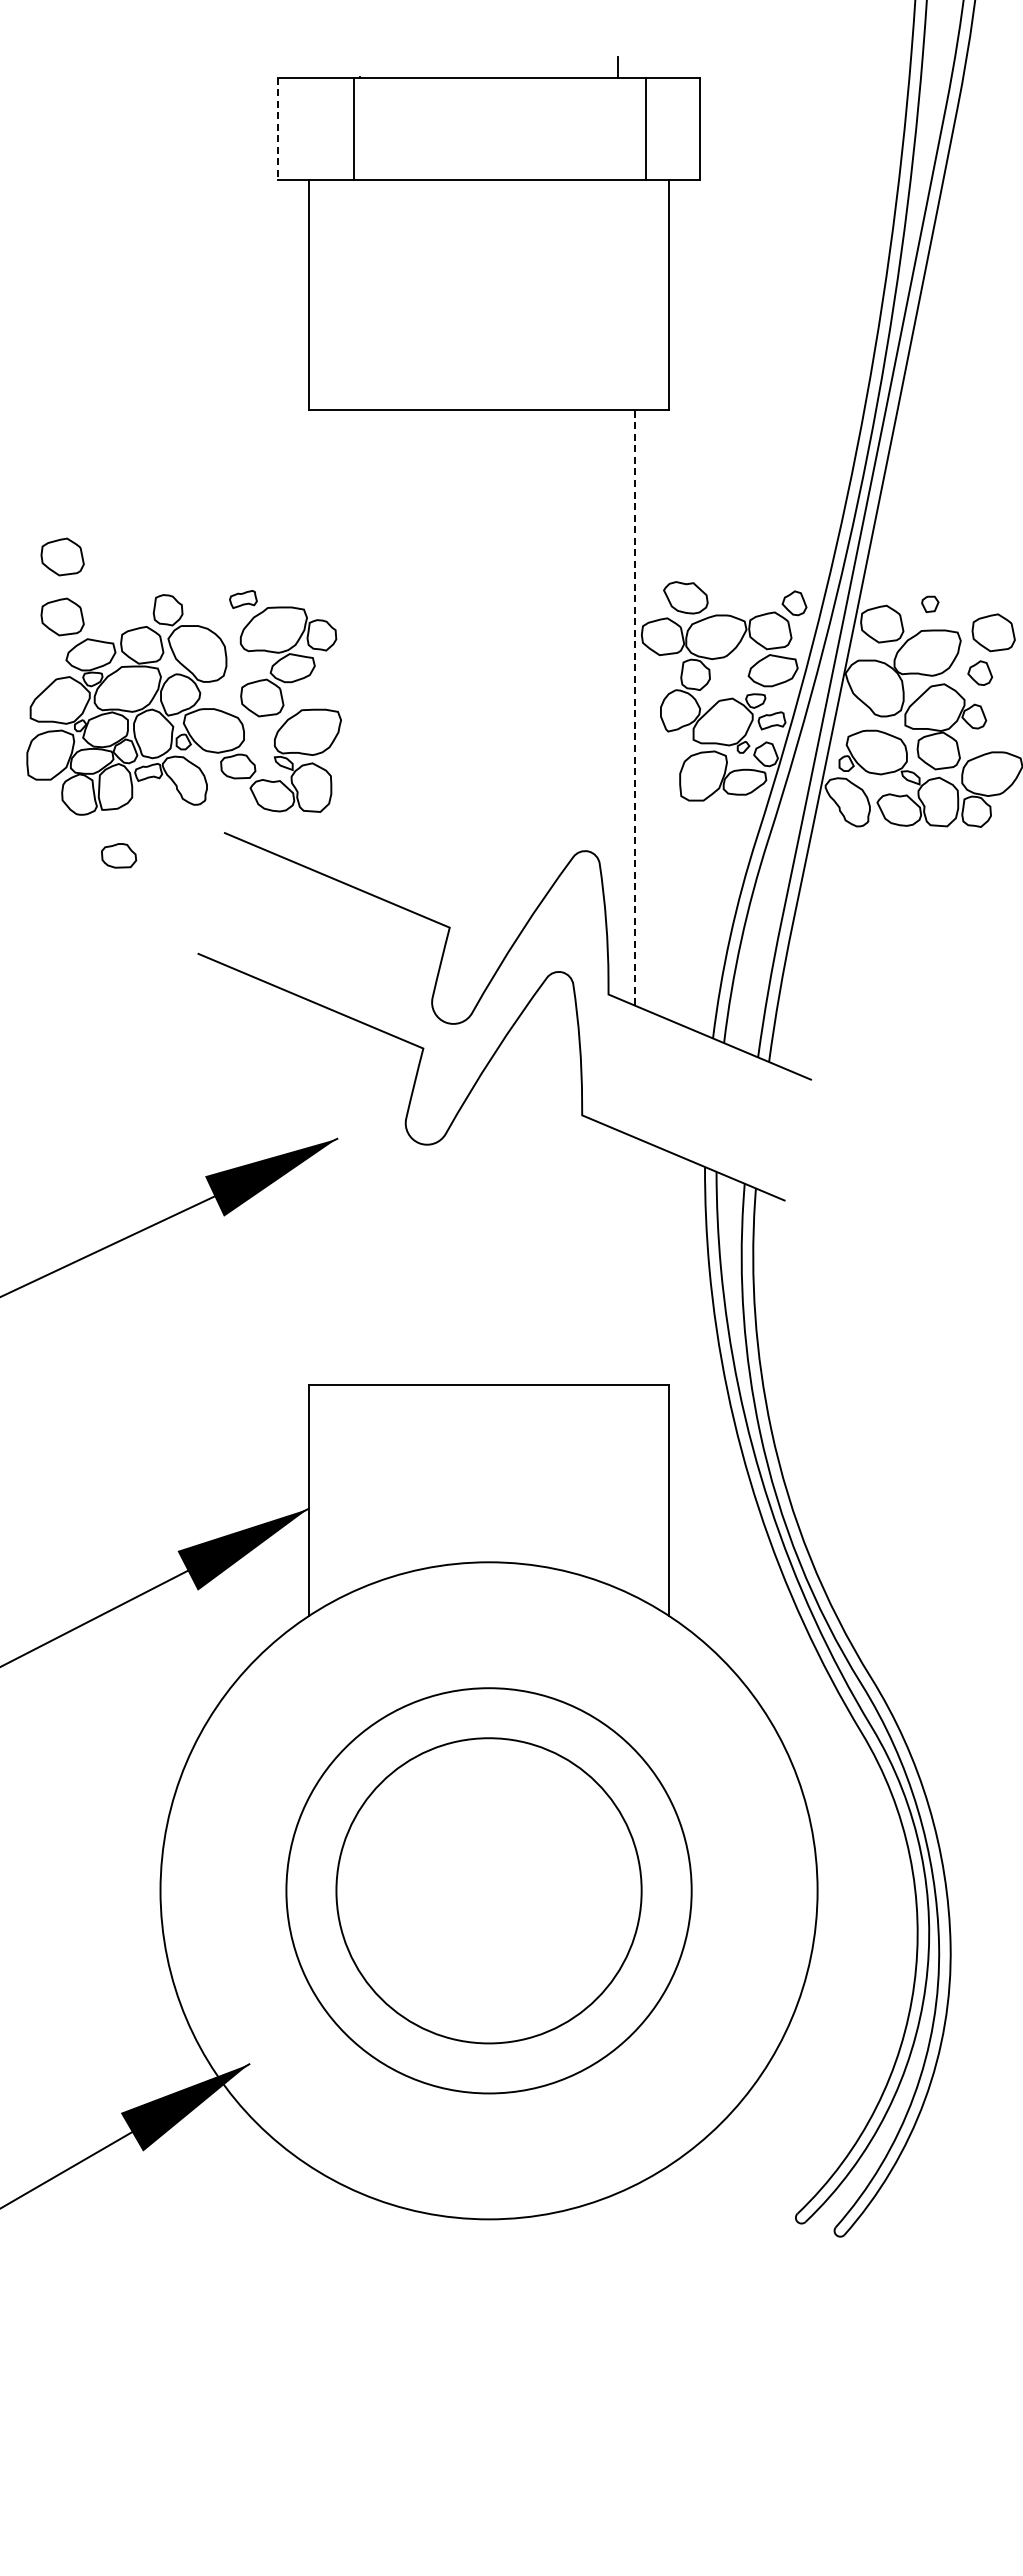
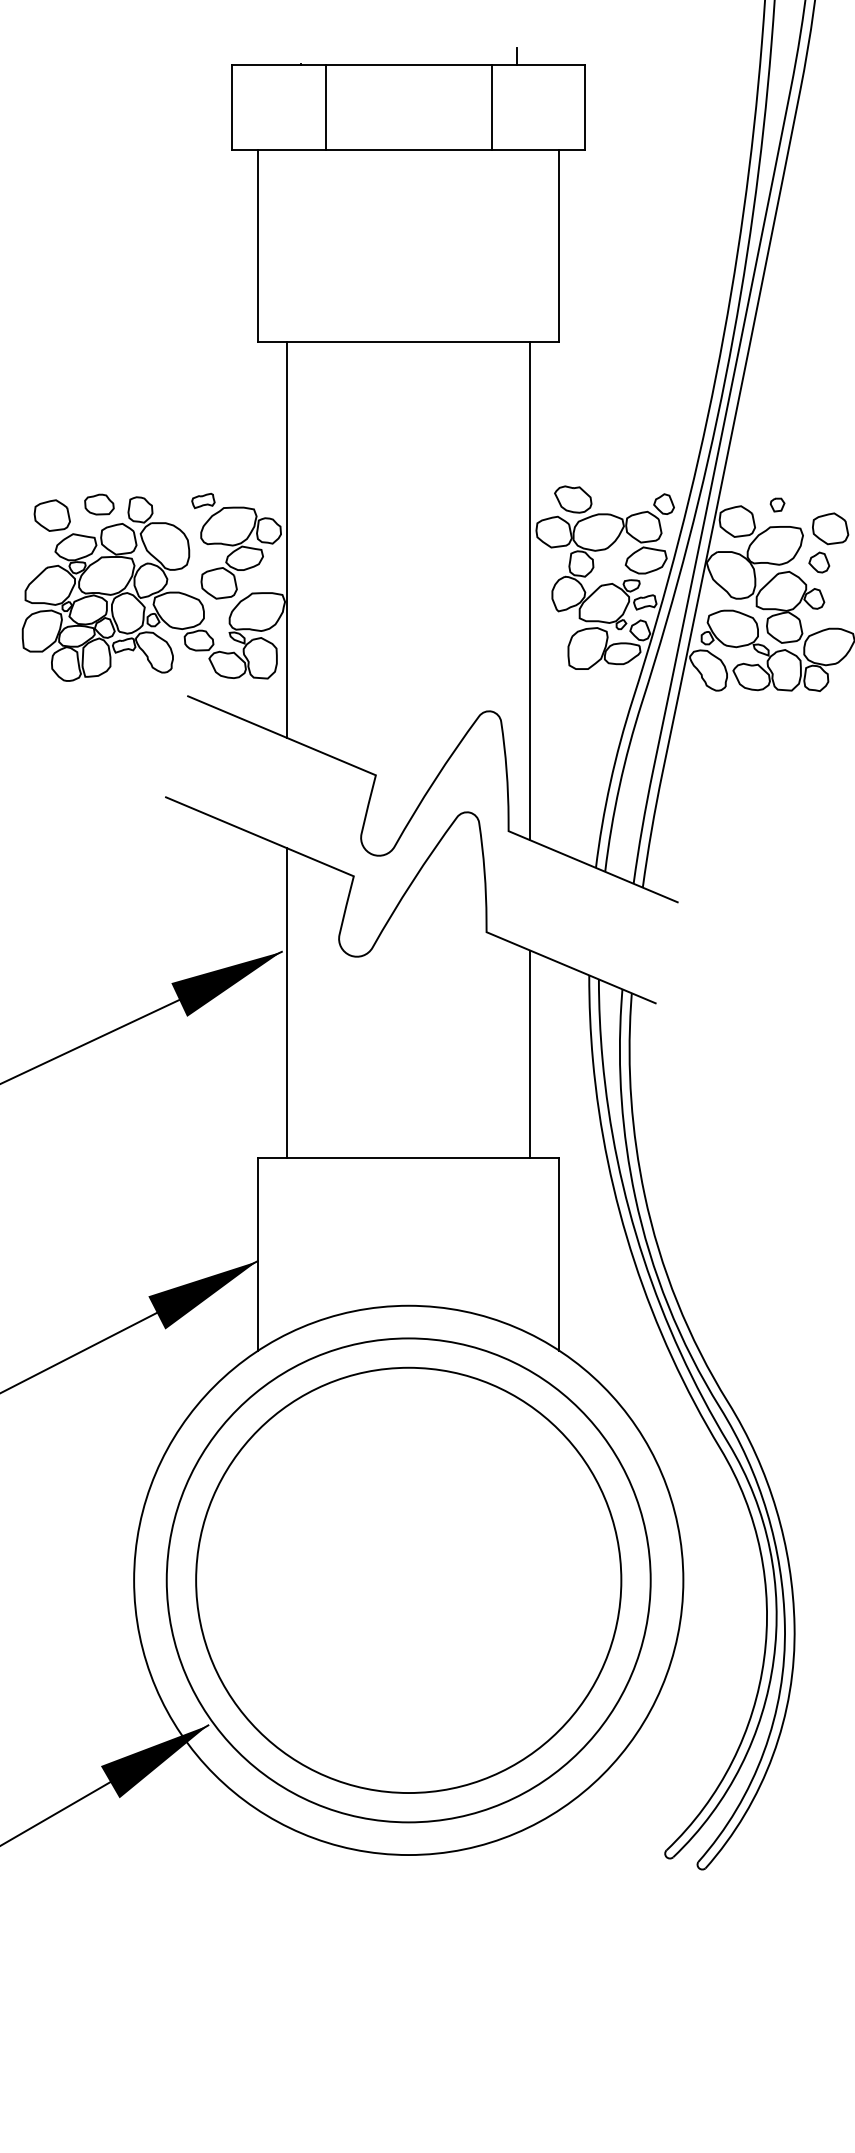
line: (278, 128) -> (232, 107), dashed -> solid
line: (353, 128) -> (325, 107), moved
line: (645, 128) -> (491, 107), moved
part: (62, 556) -> (52, 465), removed
line: (343, 646) -> (287, 540), added
line: (634, 707) -> (530, 591), dashed -> solid
part: (119, 855) -> (99, 504), moved
line: (343, 1199) -> (287, 1002), added
line: (634, 1260) -> (530, 1053), added
circle: (488, 1890) -> (408, 1580), size x1.43
circle: (488, 1890) -> (408, 1580), size x1.67

